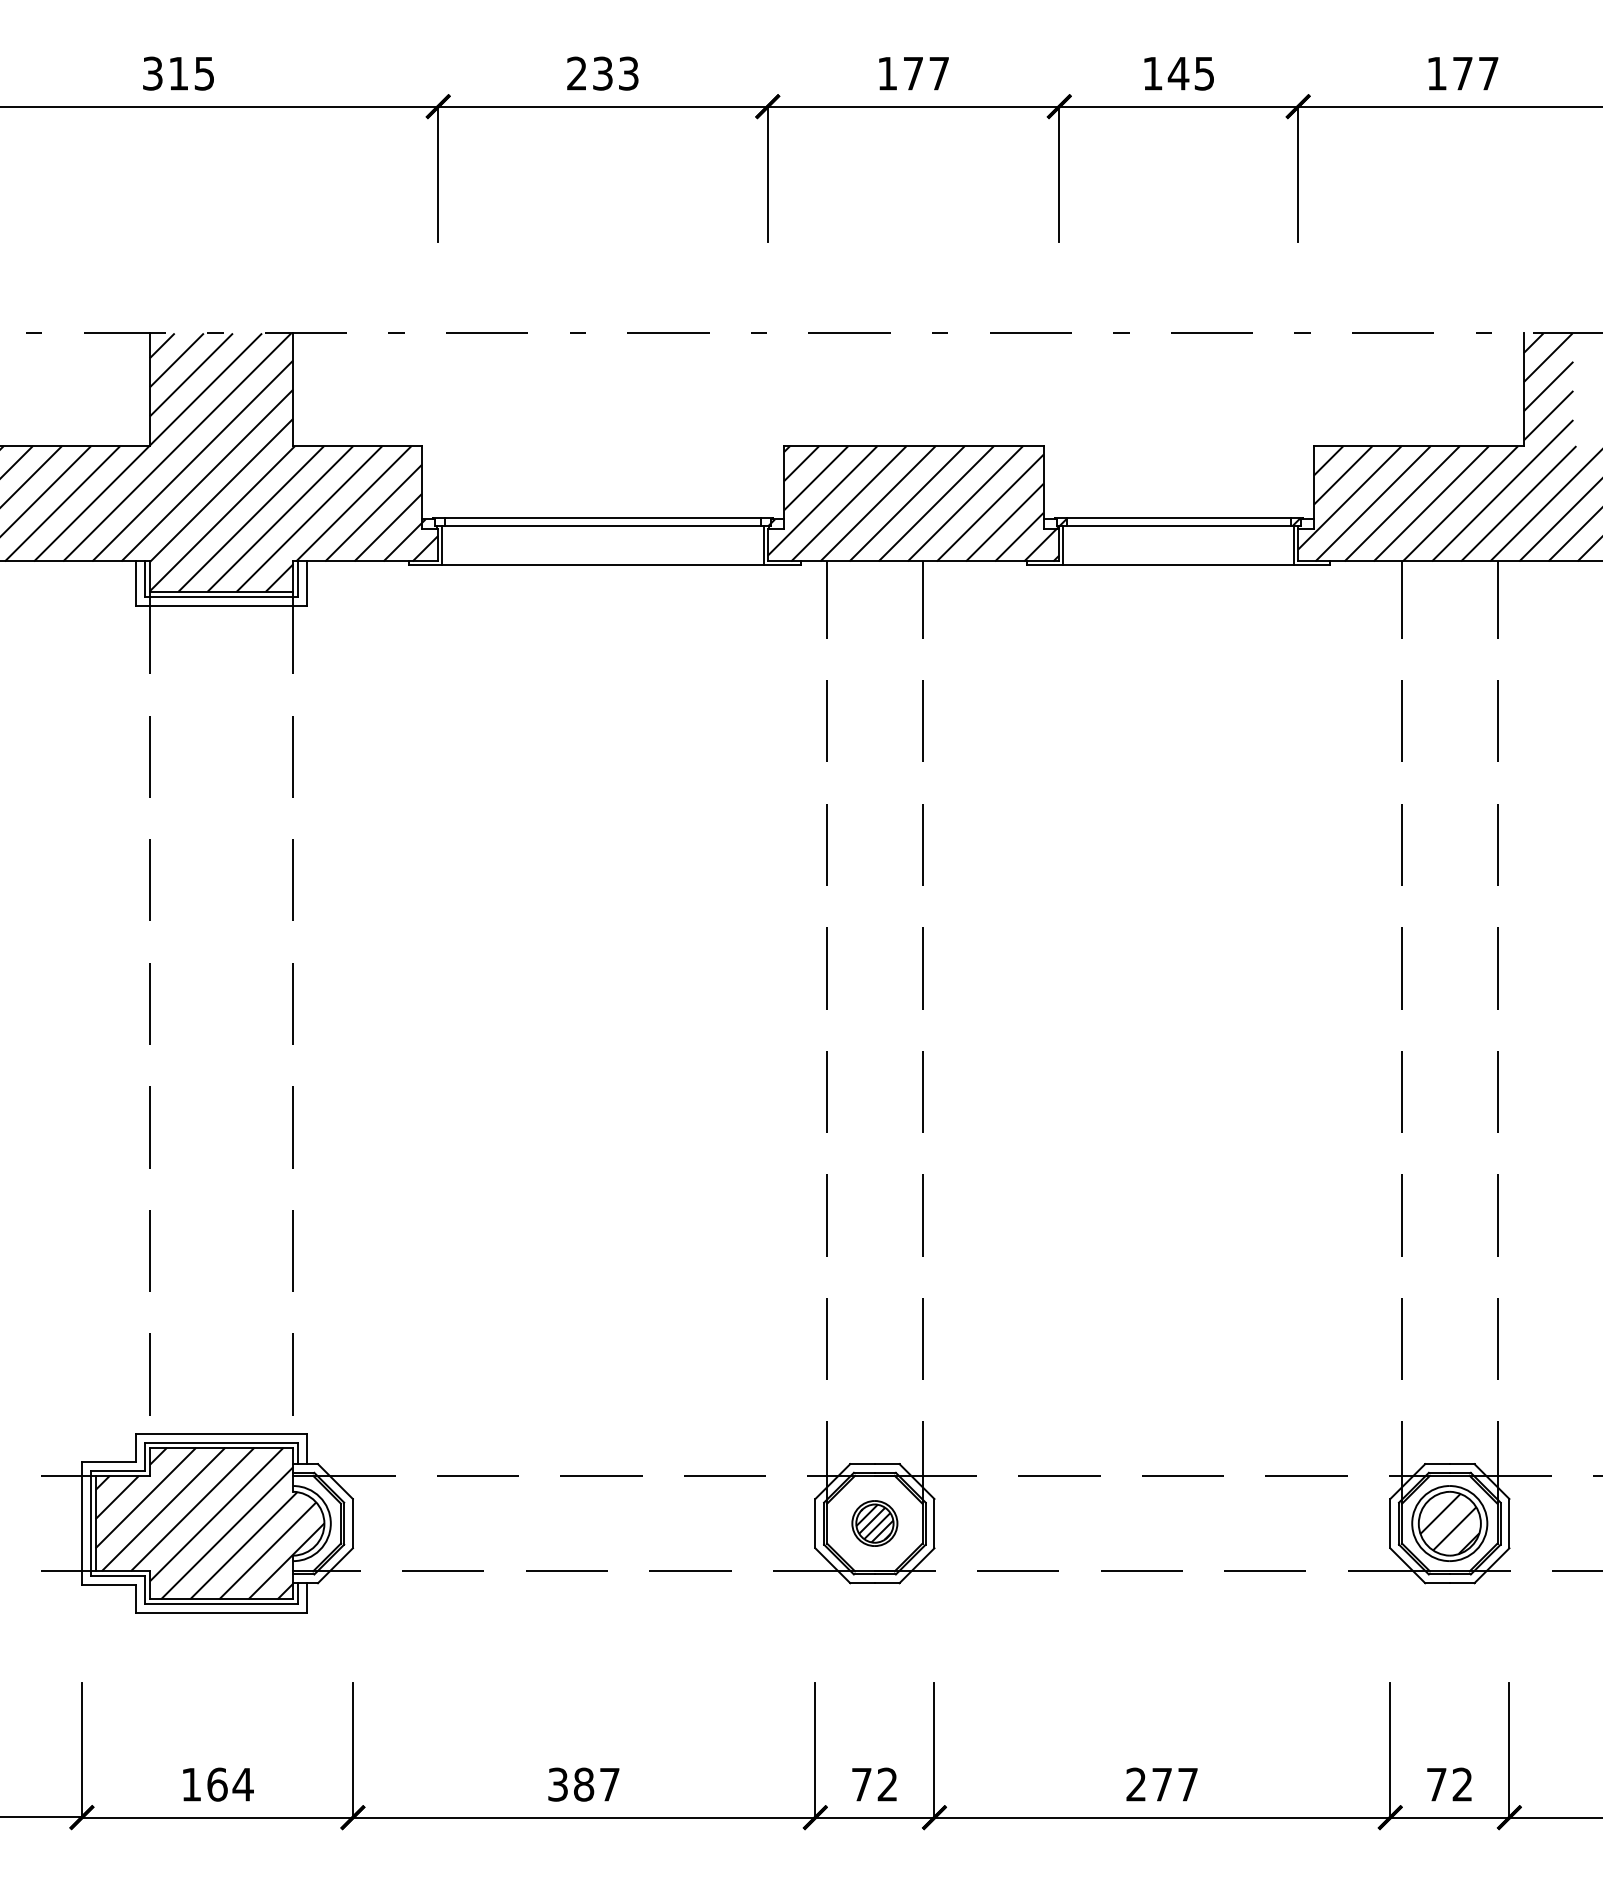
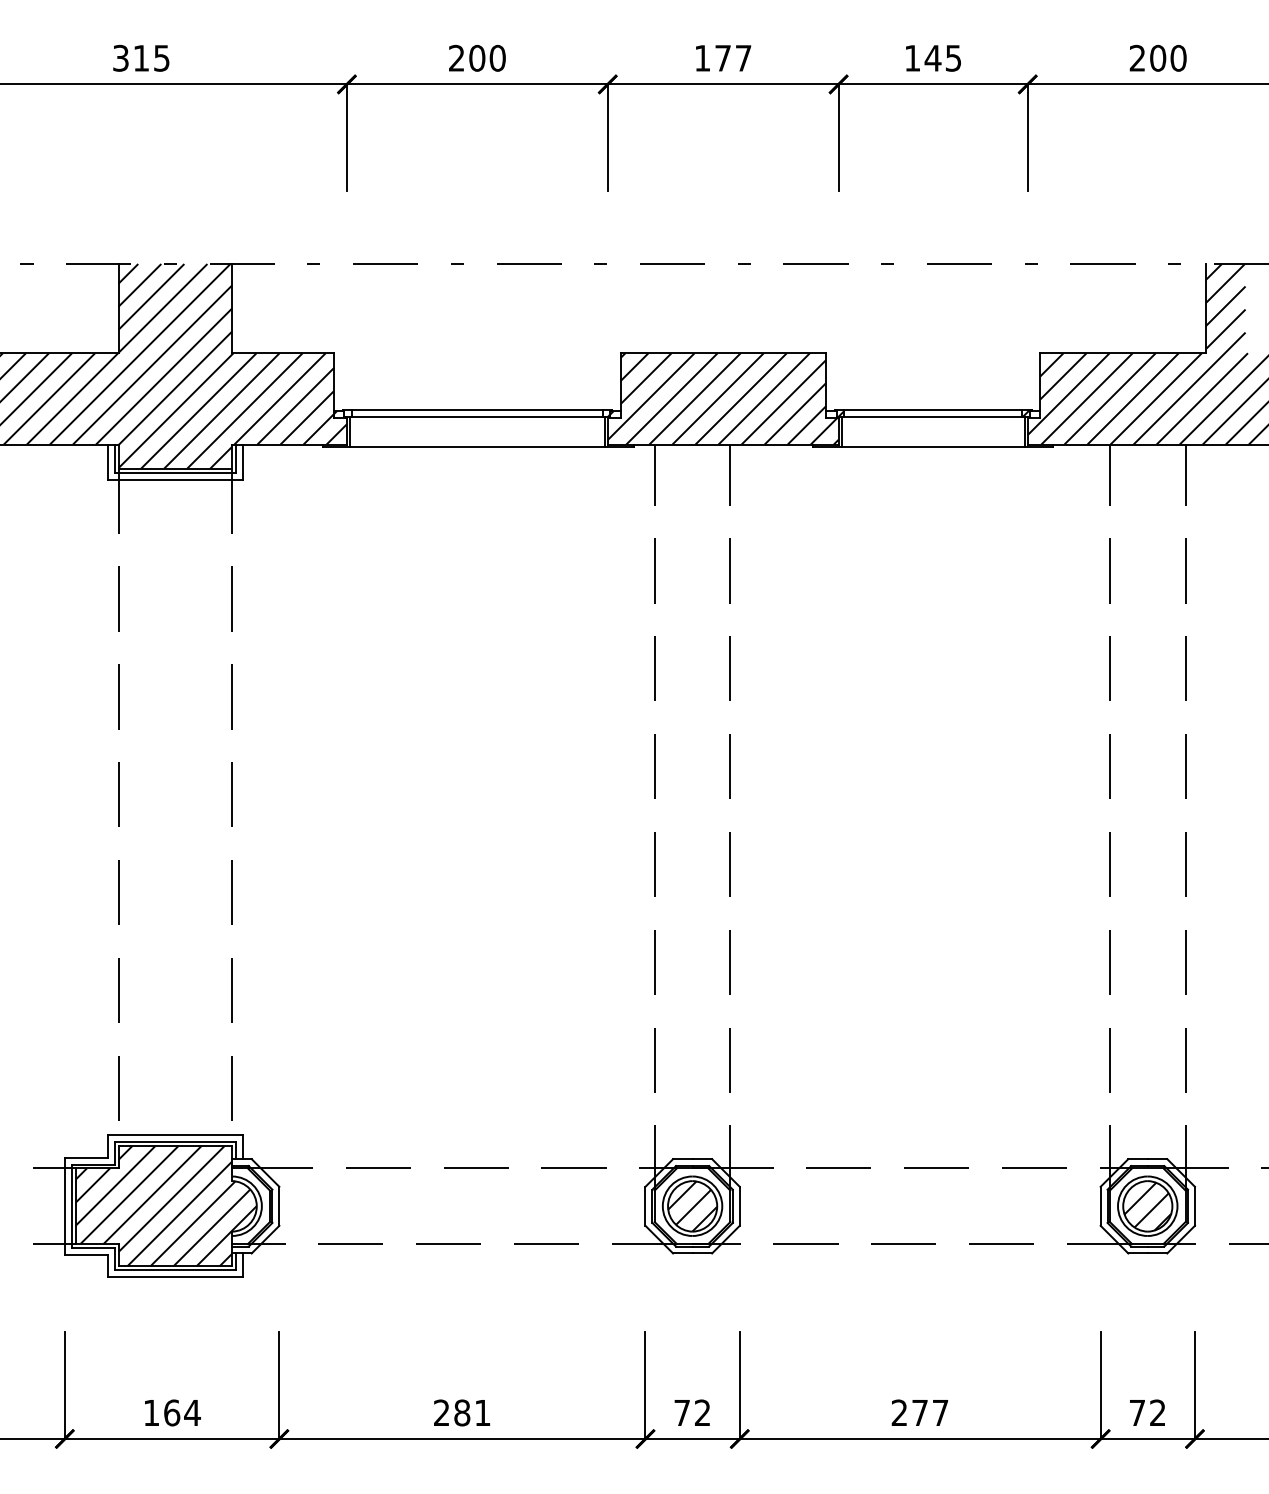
text: (615, 73) -> (487, 58), 233 -> 200
text: (1462, 73) -> (1157, 58), 177 -> 200
part: (874, 1523) -> (692, 1206), size x1.67
text: (583, 1784) -> (461, 1412), 387 -> 281

